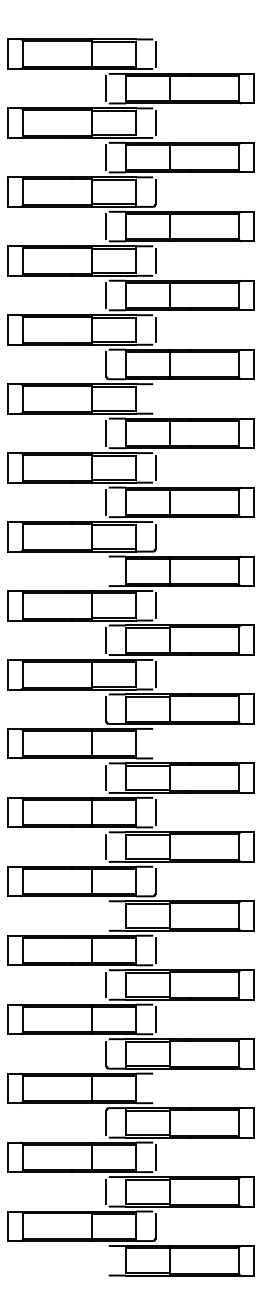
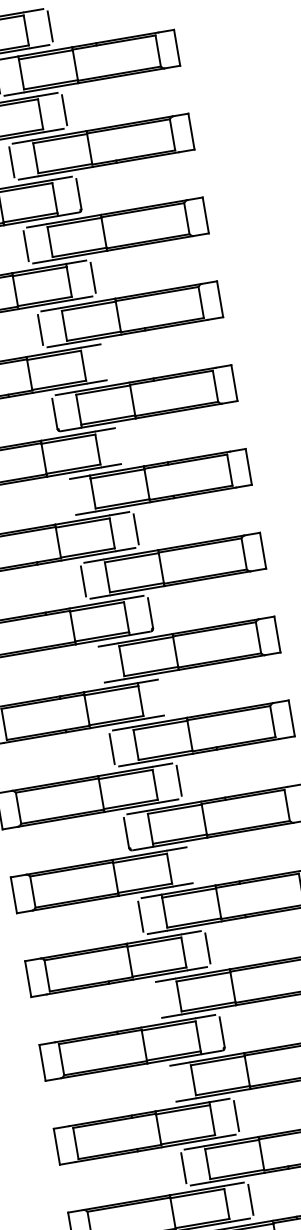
line: (155, 329) -> (107, 361), removed
line: (106, 433) -> (69, 497), removed
line: (155, 605) -> (164, 696), removed
line: (106, 846) -> (155, 999), removed

